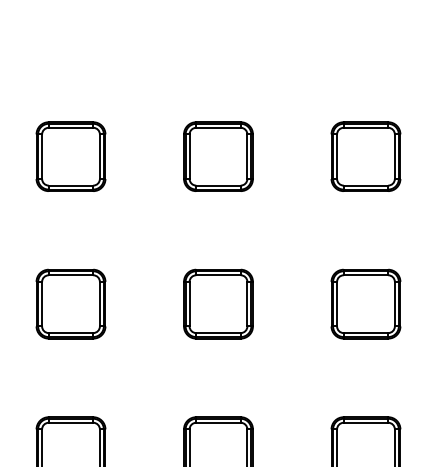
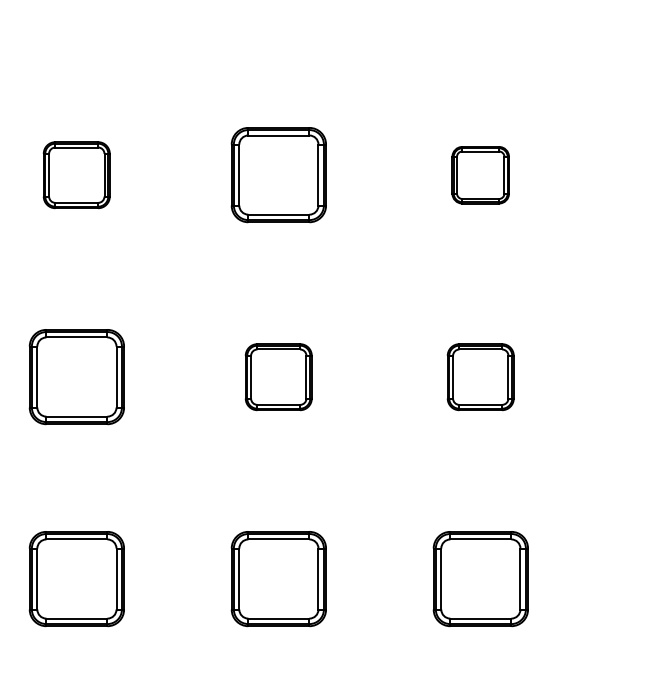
part: (70, 157) -> (76, 175), size x0.7
part: (365, 157) -> (480, 175), size x0.6
part: (218, 304) -> (278, 377), size x0.7
part: (365, 304) -> (480, 377), size x0.7

